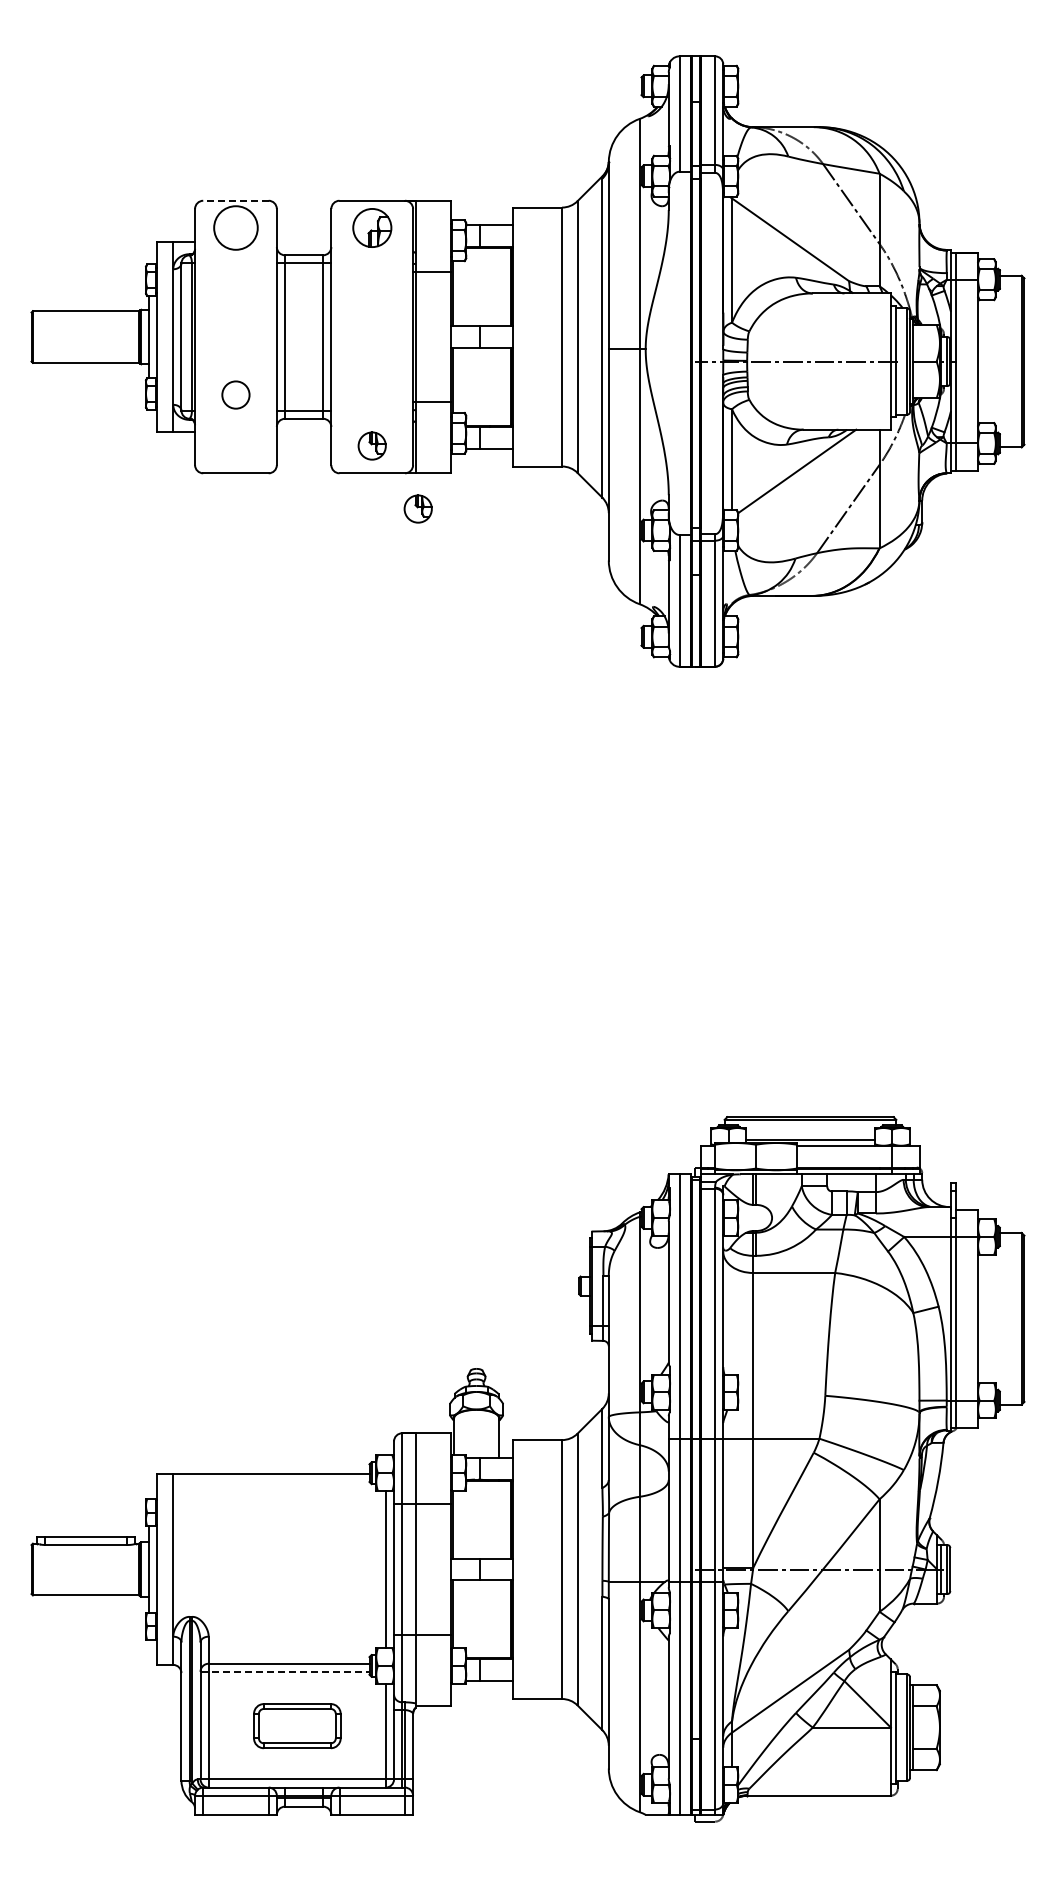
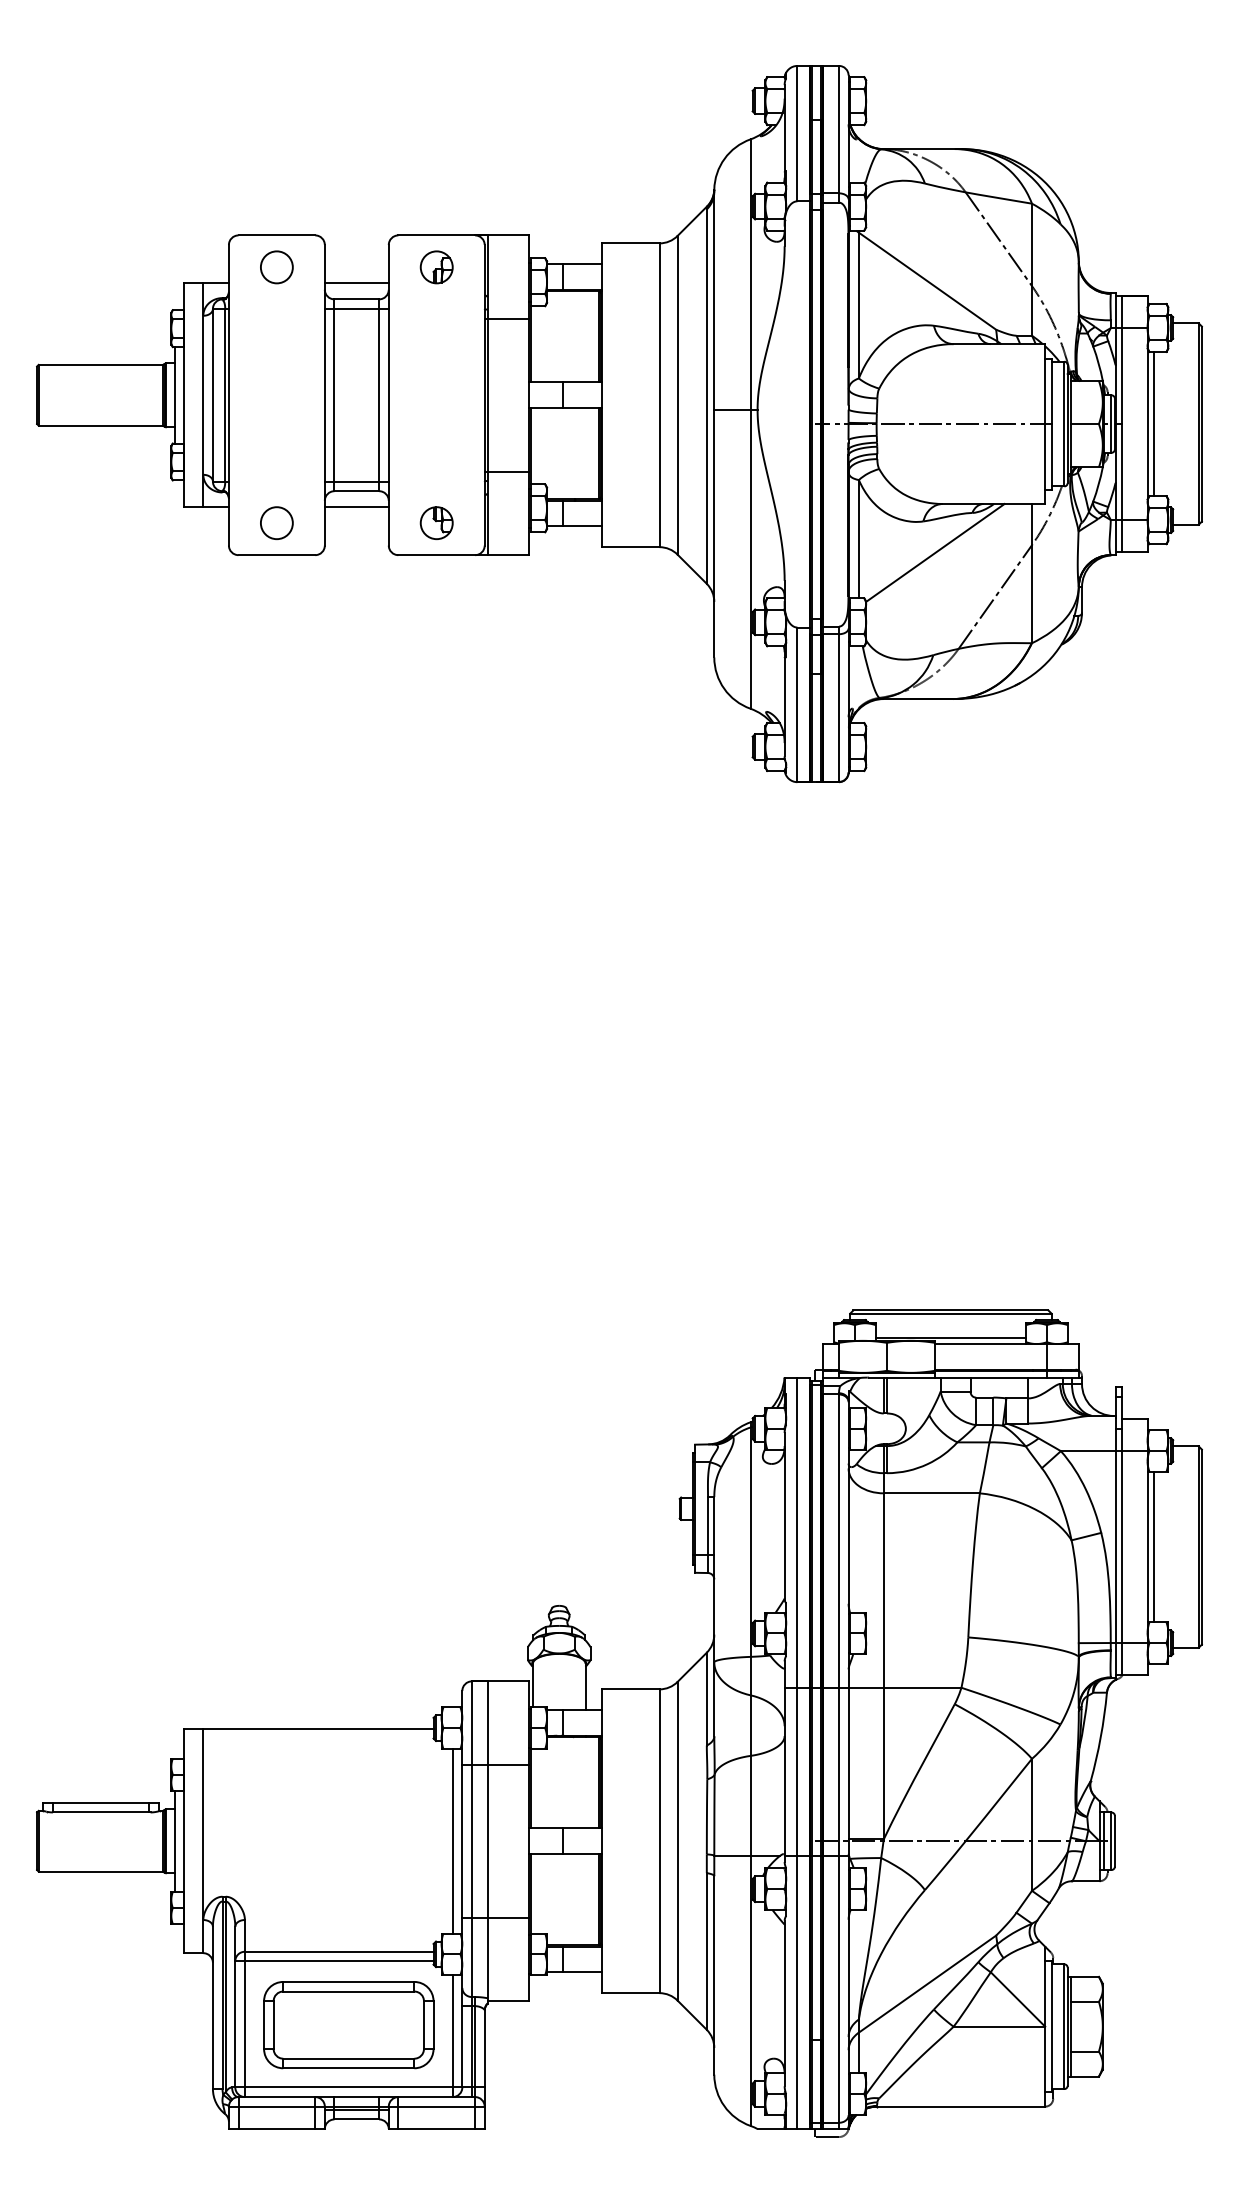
line: (235, 200) -> (276, 235), dashed -> solid
circle: (235, 227) -> (276, 266), size x0.62
part: (371, 227) -> (435, 266), size x0.71
line: (303, 241) -> (356, 283), added
line: (983, 361) -> (1153, 423), added
circle: (235, 394) -> (276, 522), moved
line: (303, 432) -> (356, 507), added
part: (417, 508) -> (489, 596), removed
line: (983, 1318) -> (1153, 1546), added
line: (285, 1671) -> (334, 1960), dashed -> solid
part: (297, 1725) -> (349, 2024), size x1.67

